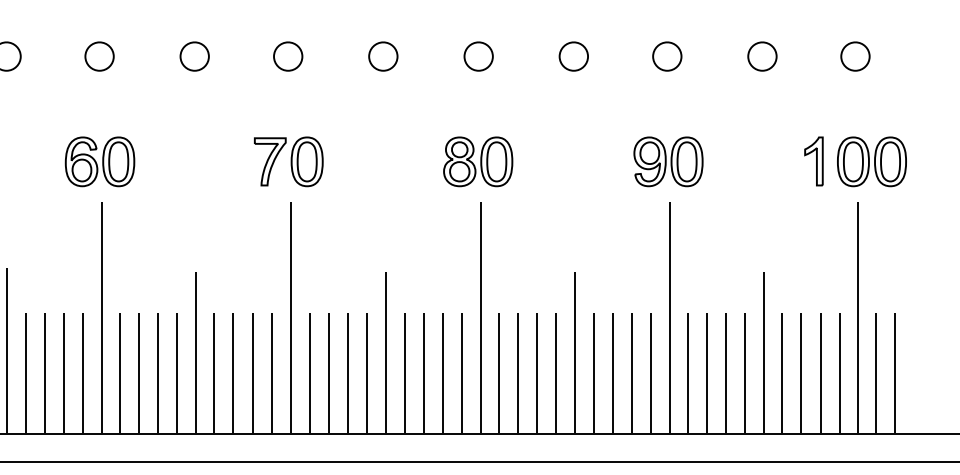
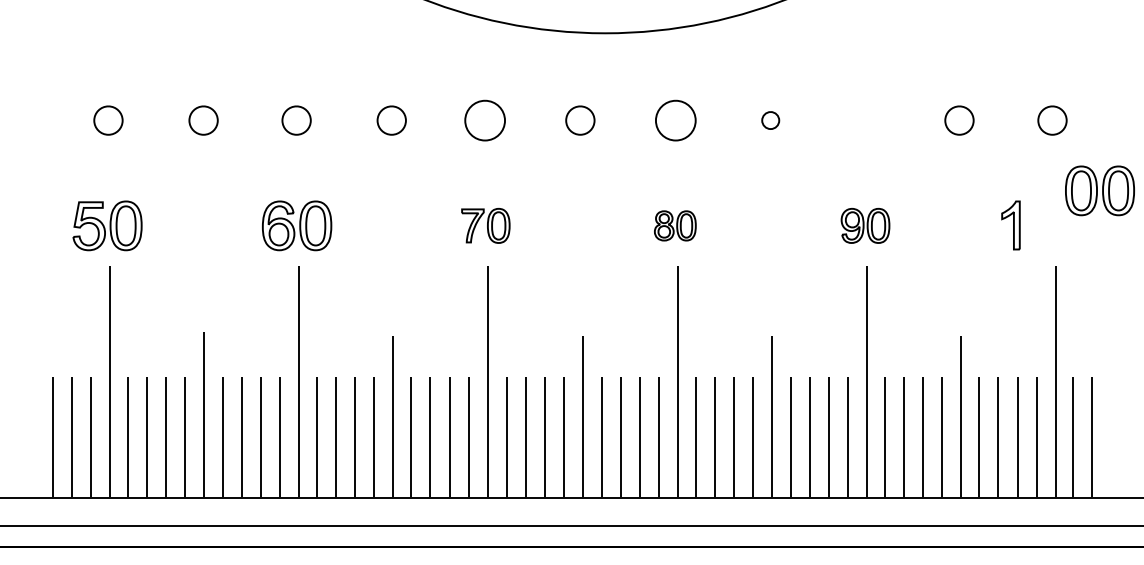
part: (288, 56) -> (485, 120), size x1.4
part: (478, 56) -> (675, 120), size x1.4
part: (573, 56) -> (770, 120), size x0.6
part: (667, 56) -> (864, 120), removed
part: (288, 161) -> (485, 225), size x0.7
part: (478, 161) -> (675, 225), size x0.6
part: (668, 161) -> (865, 225), size x0.7
part: (871, 161) -> (1099, 190), moved

